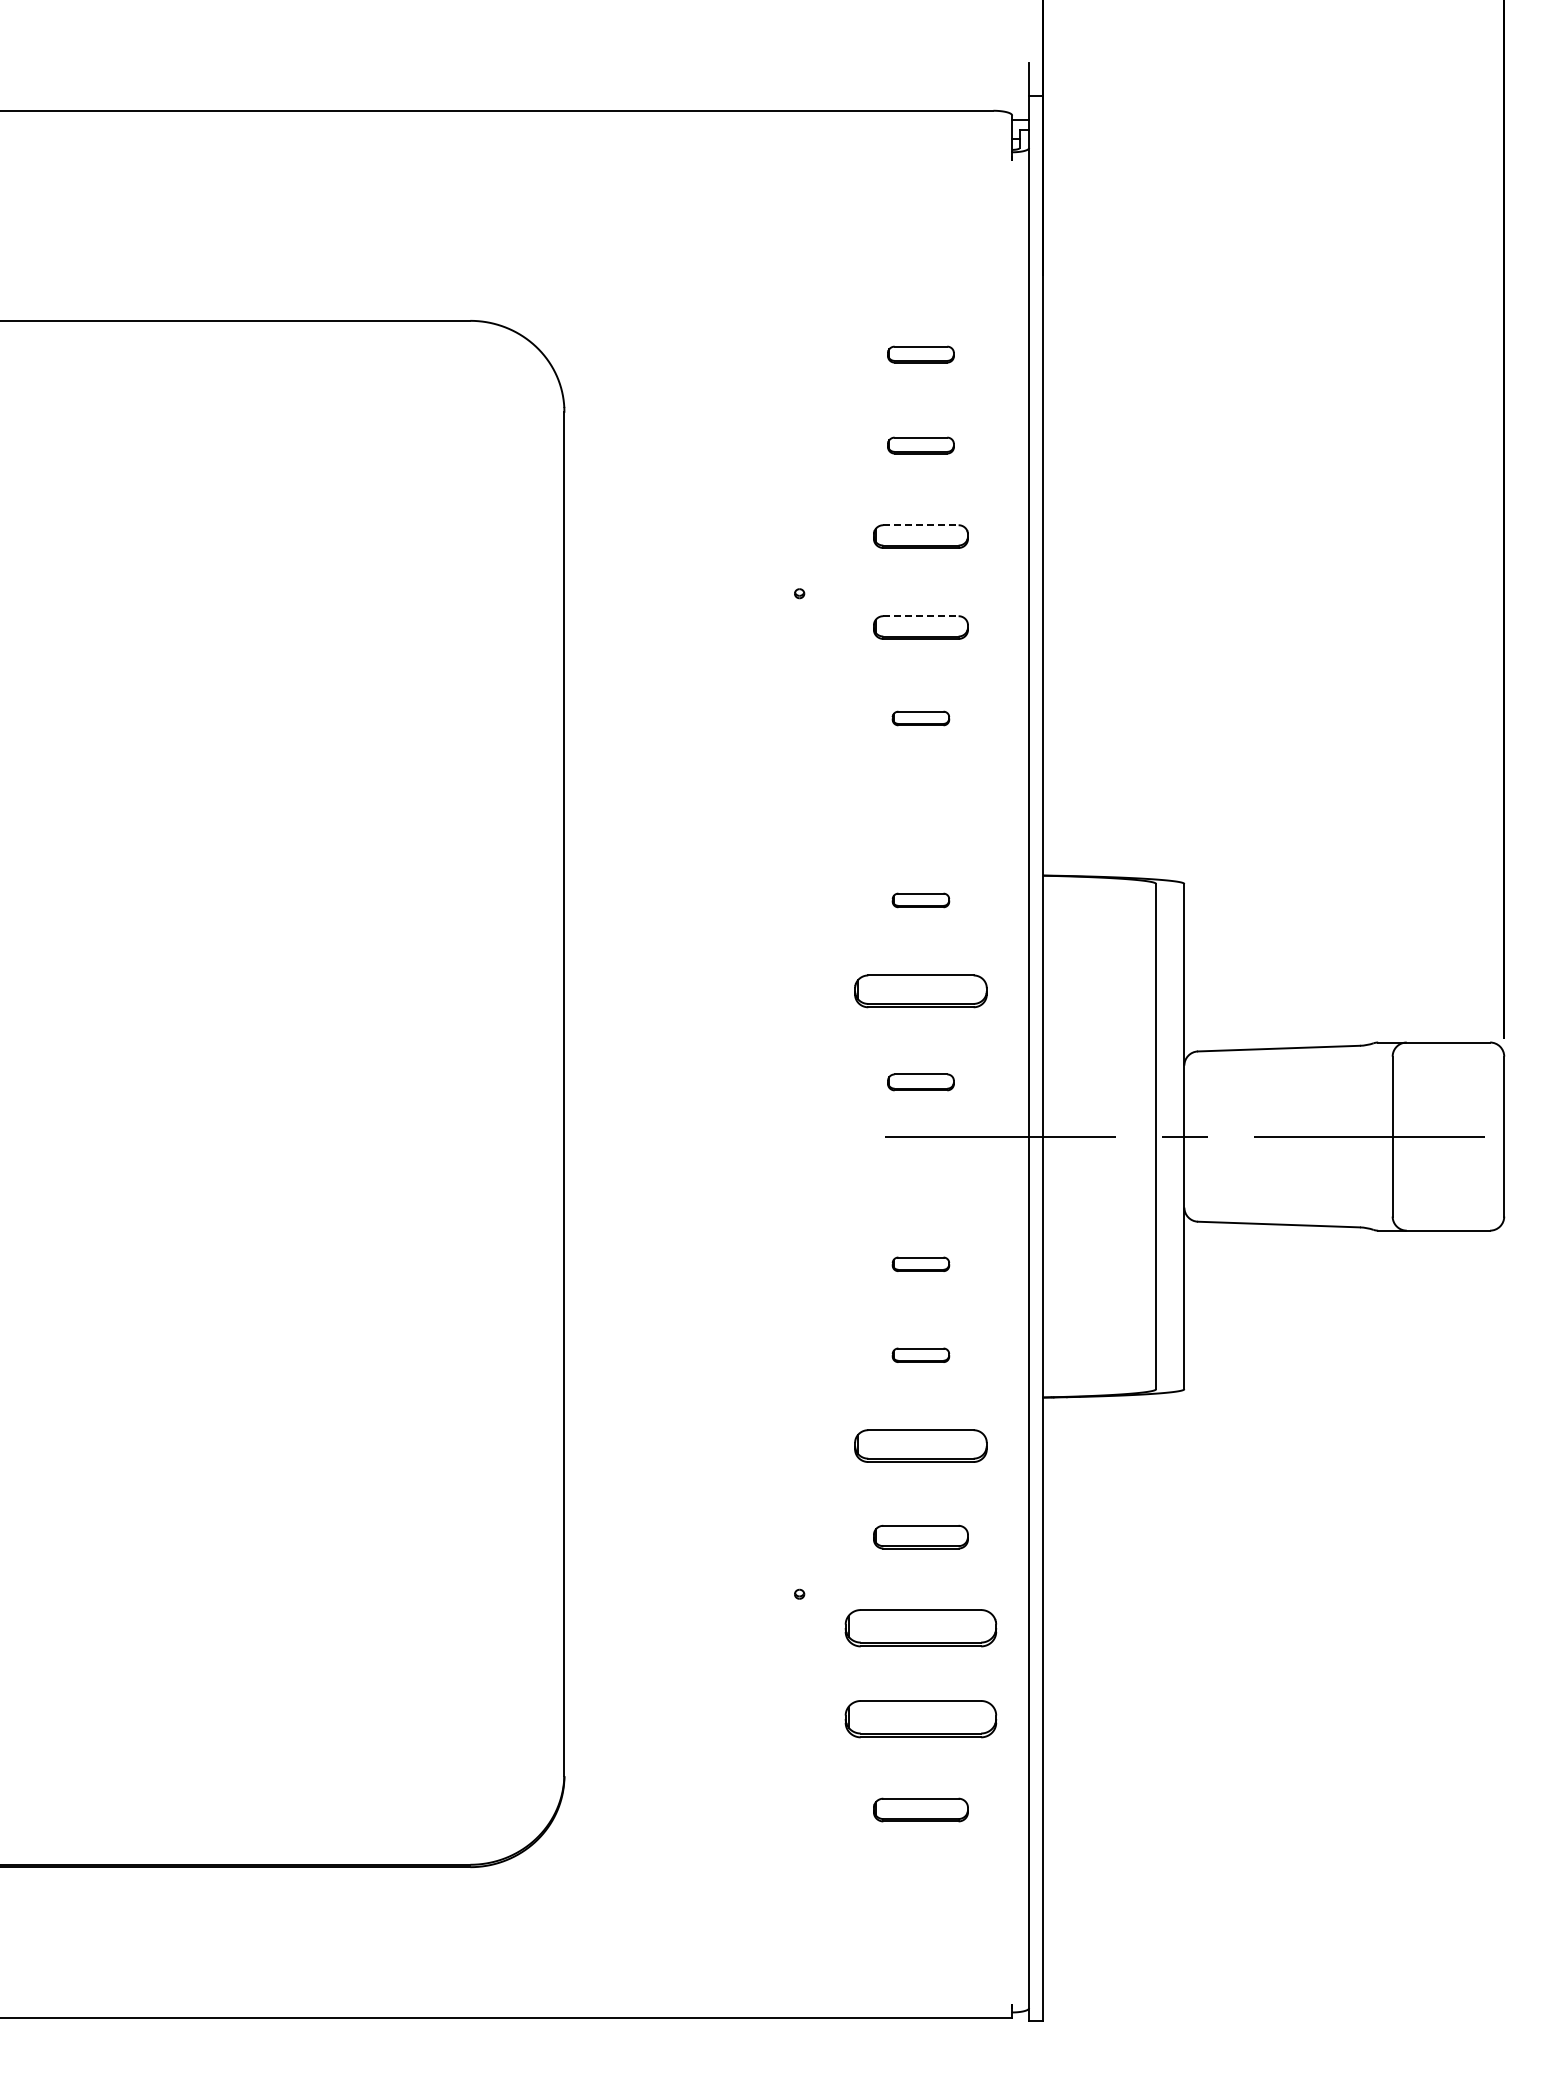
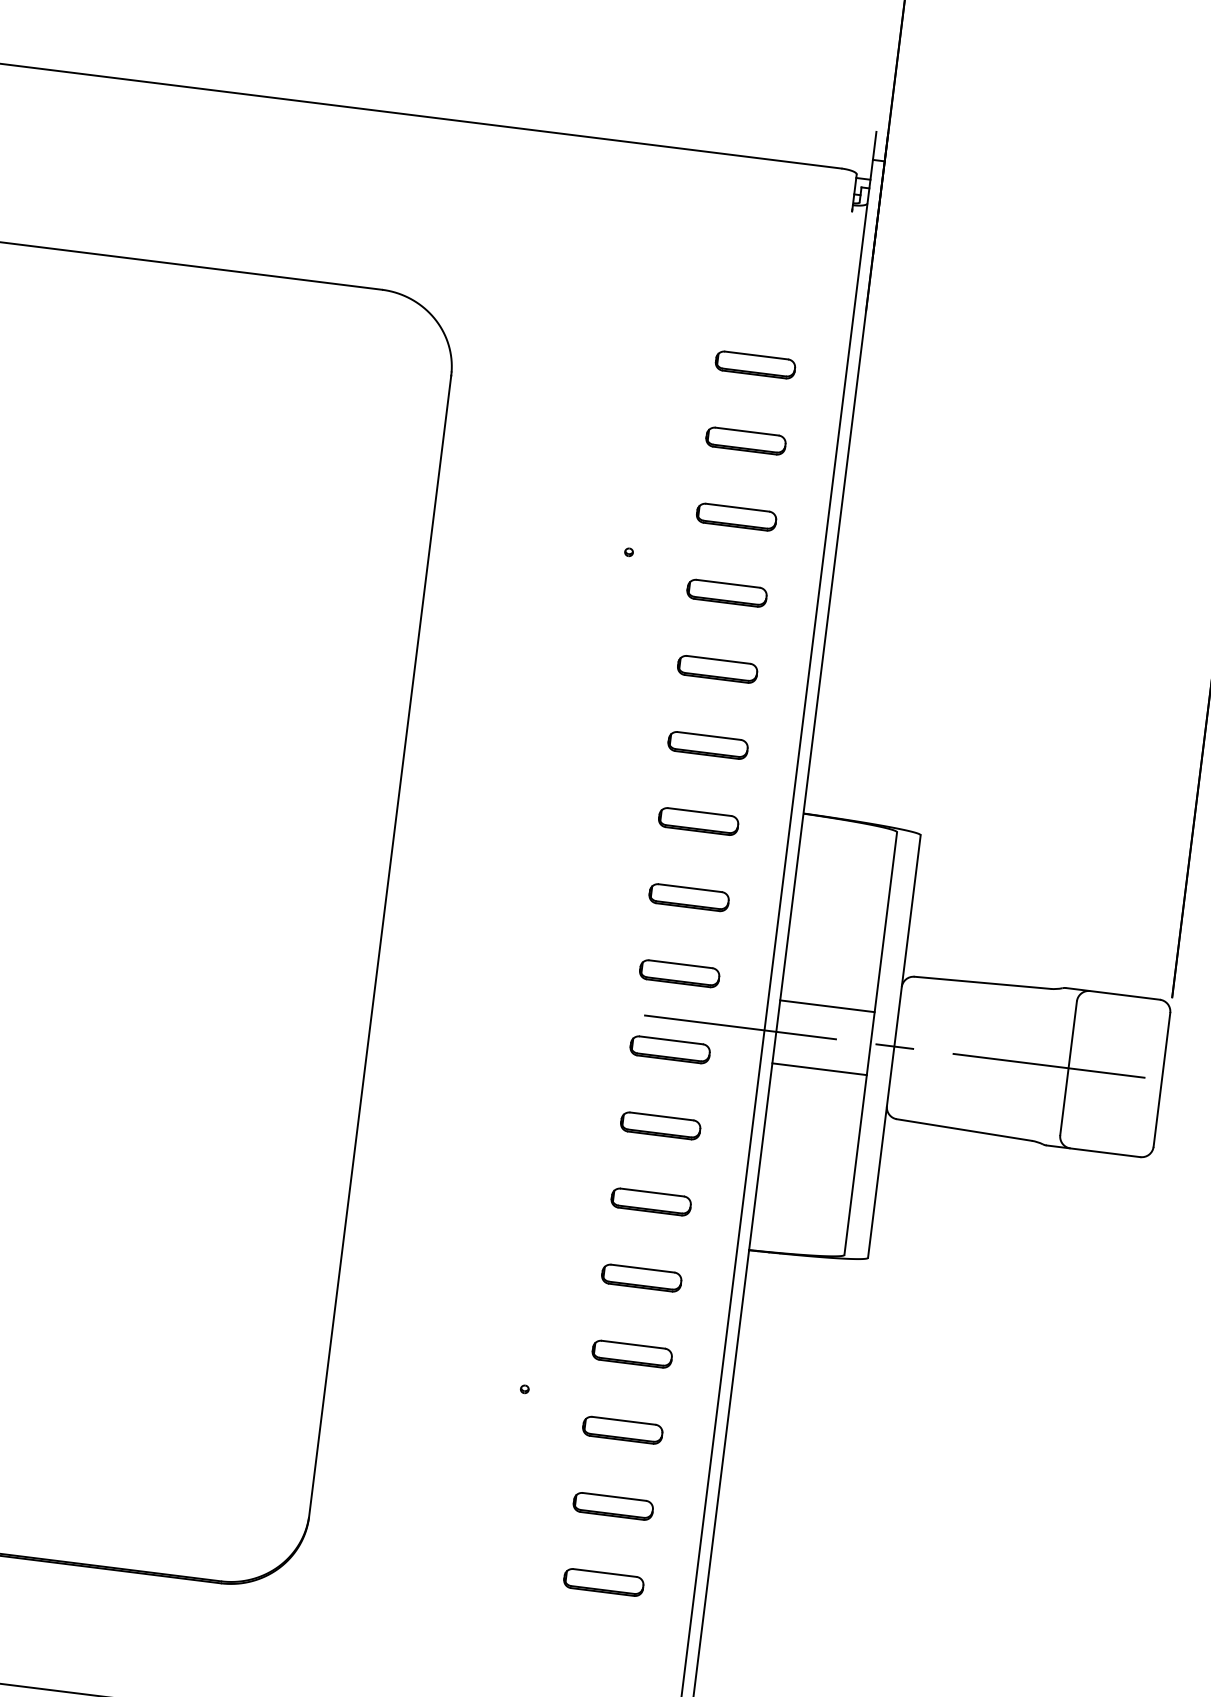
part: (920, 354) -> (755, 364), size x1.43
part: (920, 445) -> (745, 440), size x1.43
line: (920, 525) -> (737, 507), dashed -> solid
line: (920, 616) -> (727, 584), dashed -> solid
part: (920, 718) -> (717, 669), size x1.67
part: (920, 809) -> (707, 745), added
part: (920, 900) -> (698, 821), size x1.67
part: (920, 991) -> (688, 897), size x0.71
part: (920, 1082) -> (679, 973), size x1.43
line: (1099, 1098) -> (827, 1005), added
part: (920, 1173) -> (669, 1049), added
line: (1099, 1174) -> (819, 1069), added
part: (920, 1264) -> (660, 1126), size x1.67
part: (920, 1355) -> (650, 1202), size x1.67
part: (920, 1446) -> (641, 1278), size x0.71
part: (920, 1627) -> (622, 1429), size x0.62
part: (920, 1718) -> (612, 1505), size x0.62

